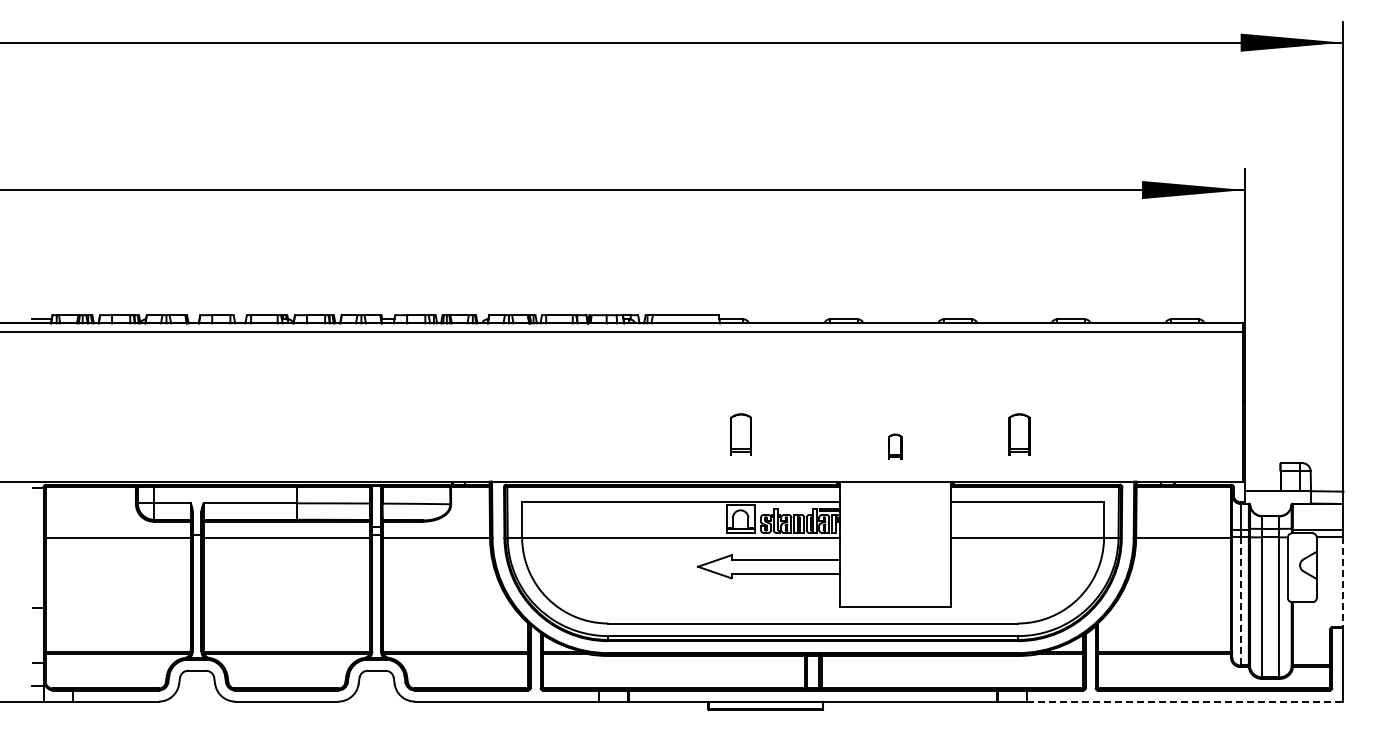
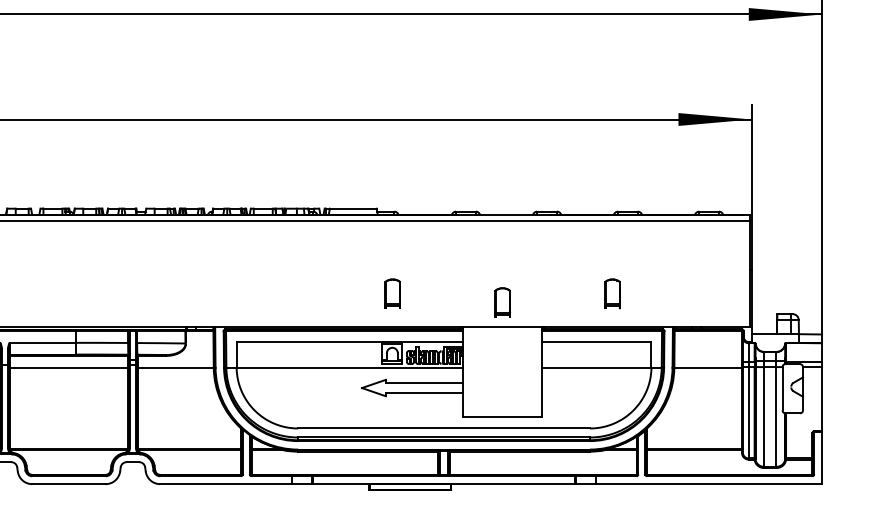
part: (1019, 434) -> (612, 293), moved
part: (895, 446) -> (502, 302), size x1.67
line: (1343, 582) -> (822, 399), dashed -> solid
line: (1240, 601) -> (748, 412), dashed -> solid
line: (1185, 701) -> (709, 484), dashed -> solid

